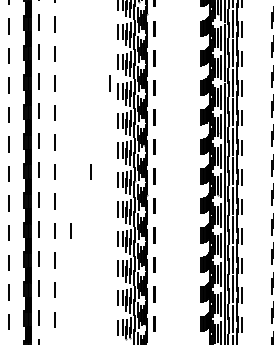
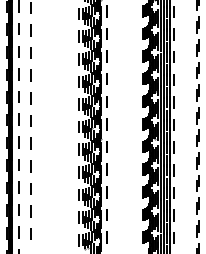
line: (109, 83) -> (72, 53), removed
line: (90, 171) -> (57, 120), removed
line: (70, 230) -> (42, 165), removed

